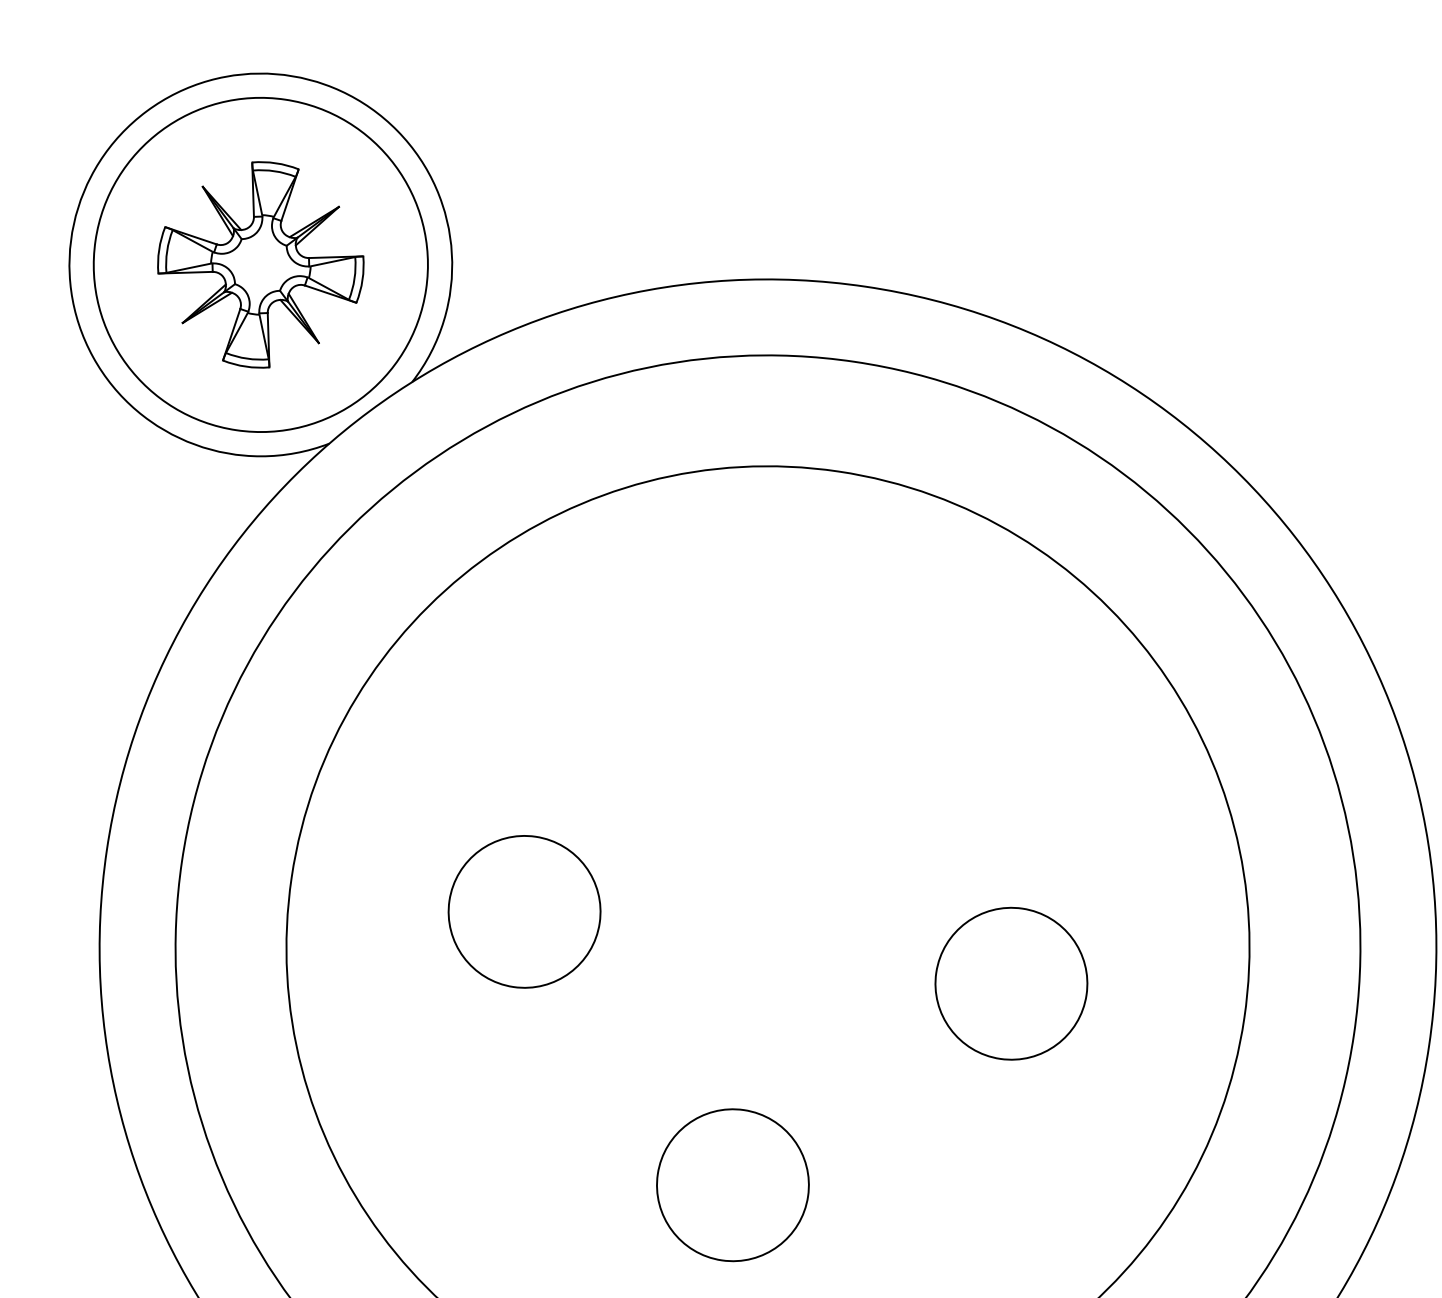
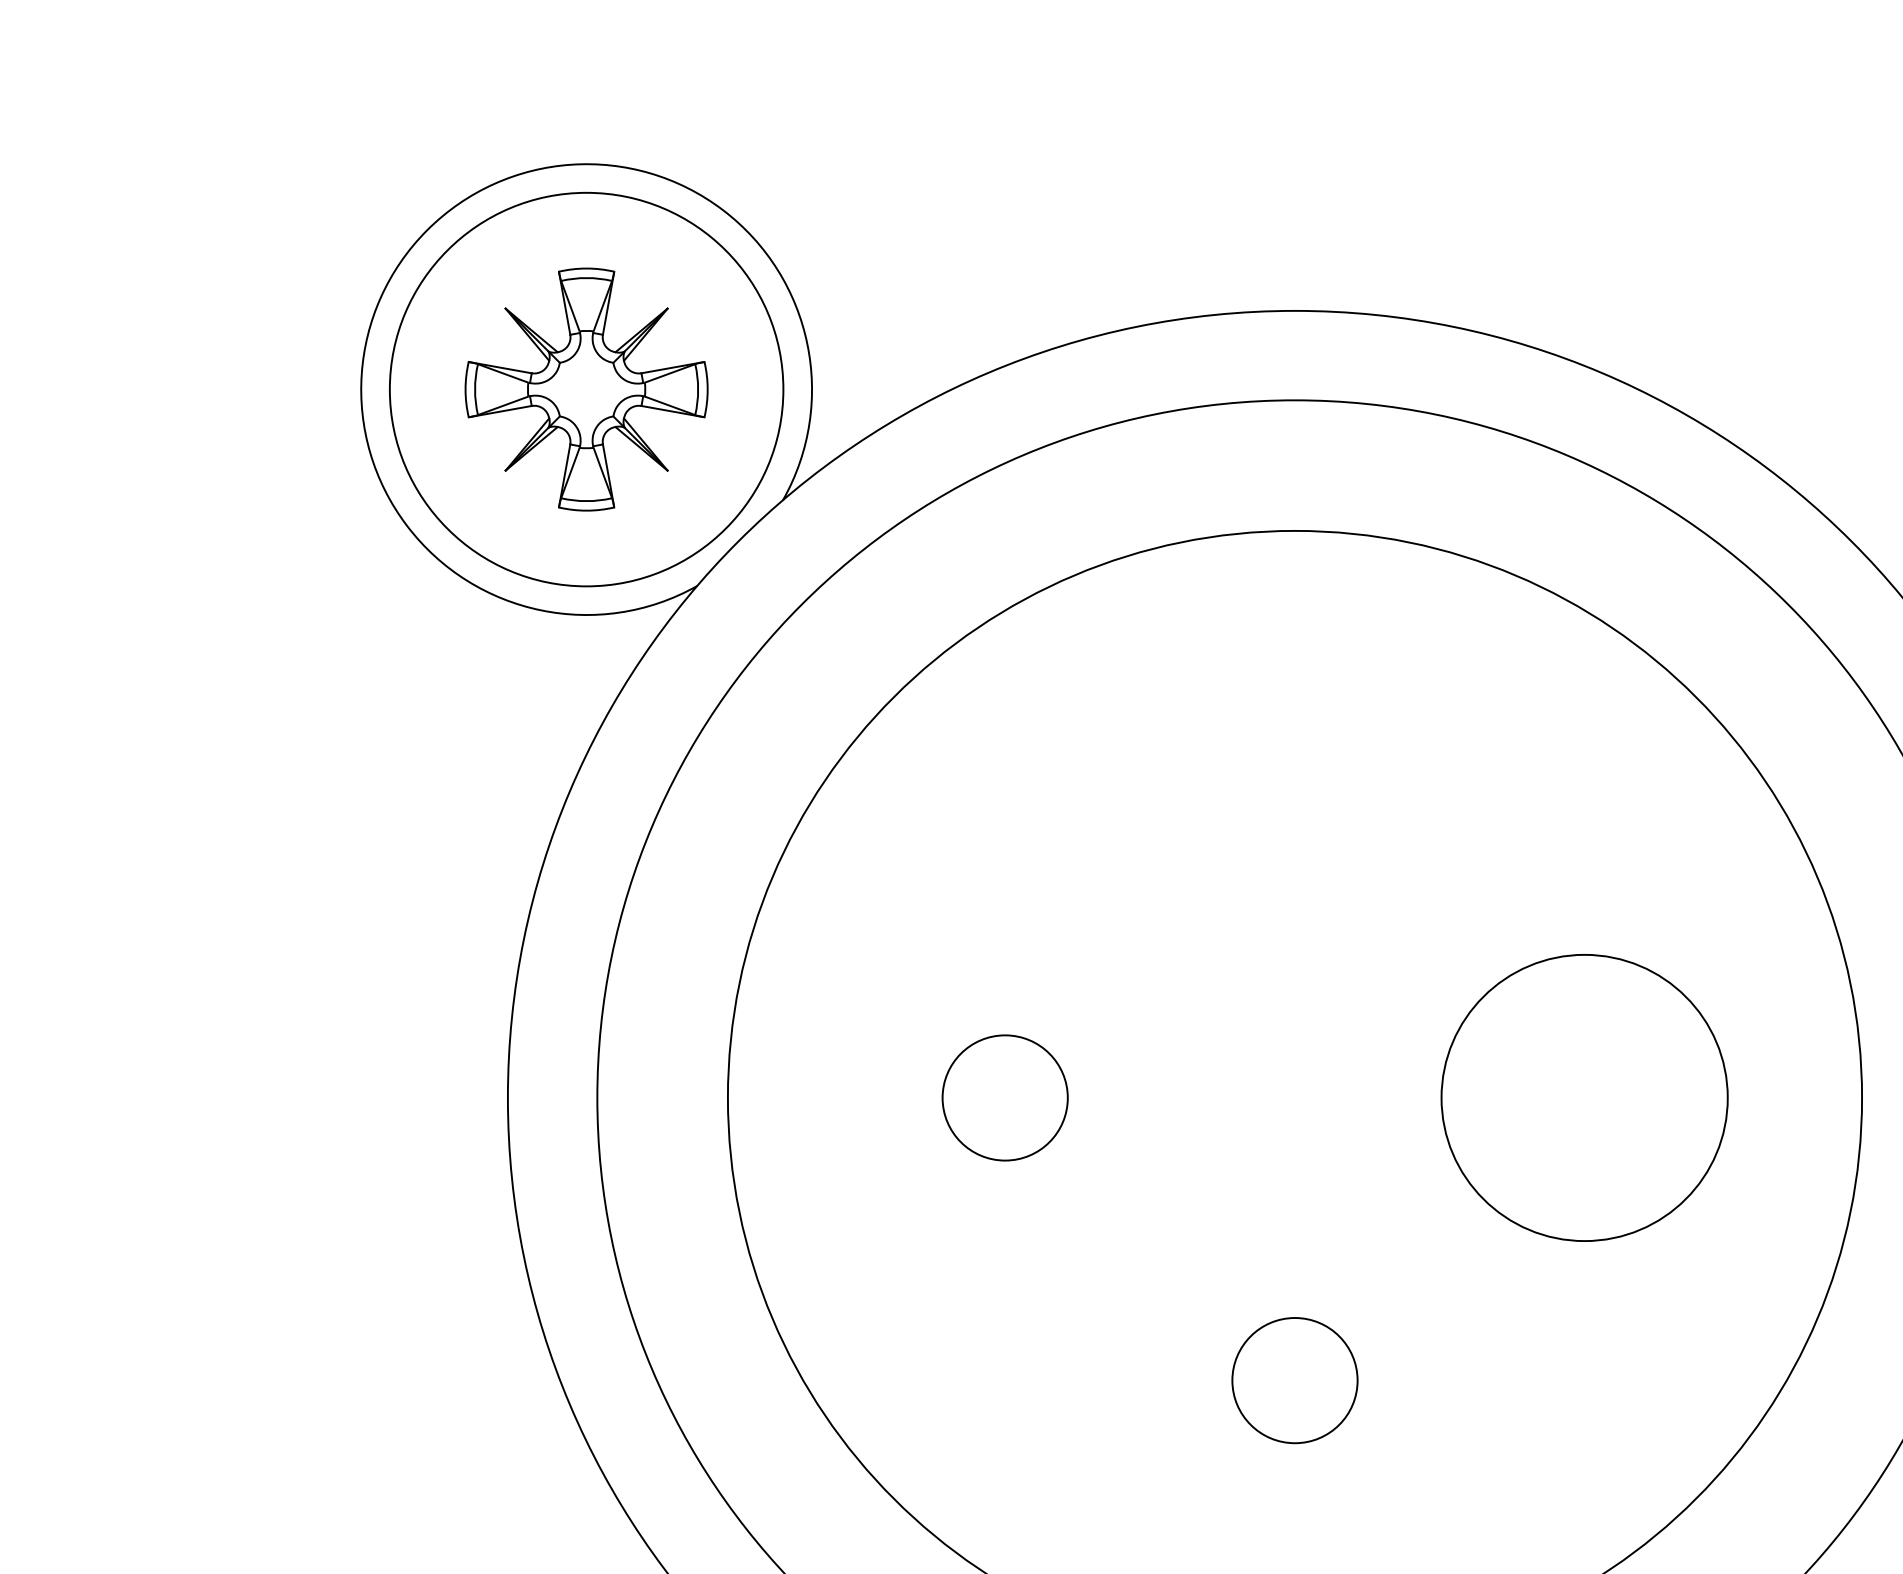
circle: (524, 911) -> (1004, 1097), size x0.7
circle: (1011, 983) -> (1584, 1097), size x1.6
circle: (732, 1185) -> (1294, 1380), size x0.7

